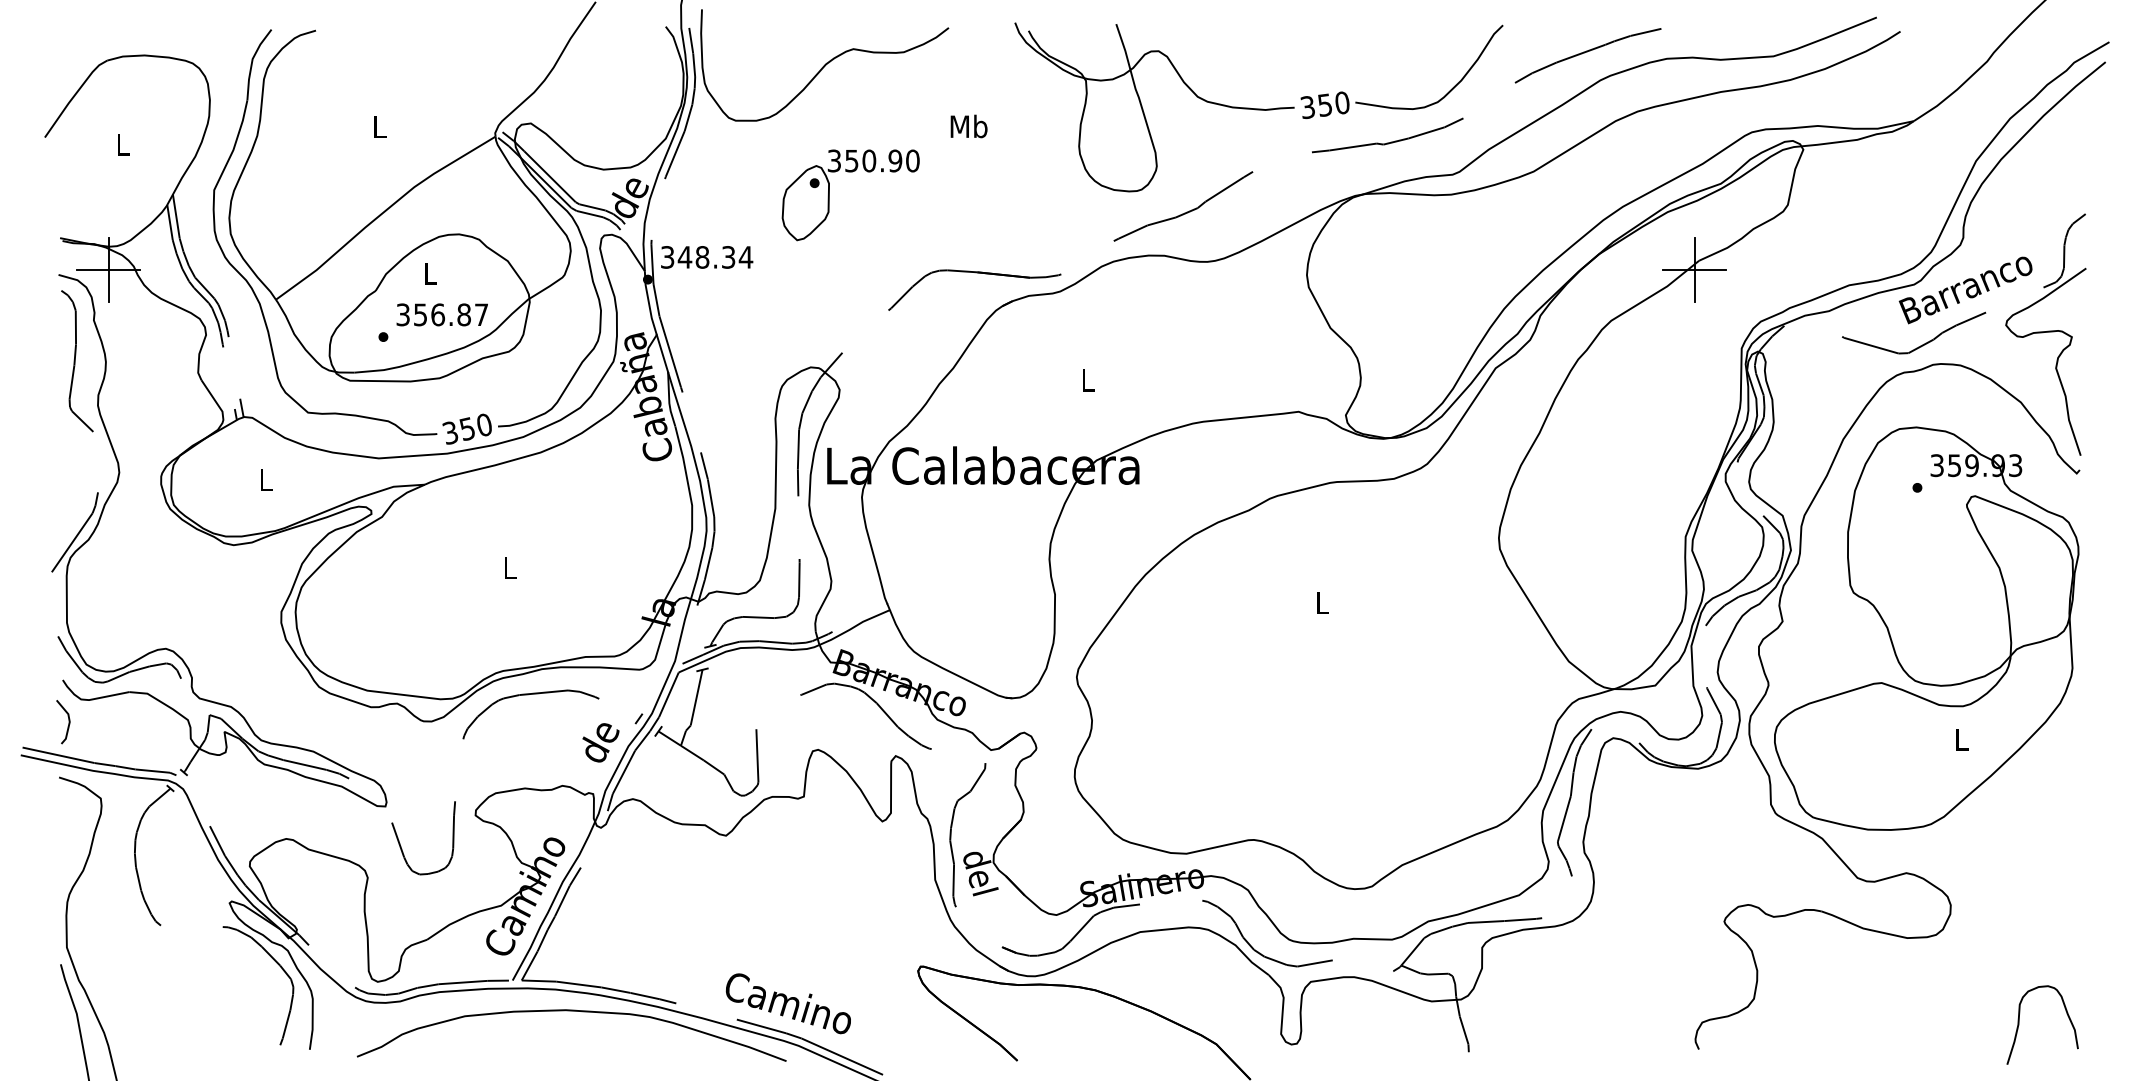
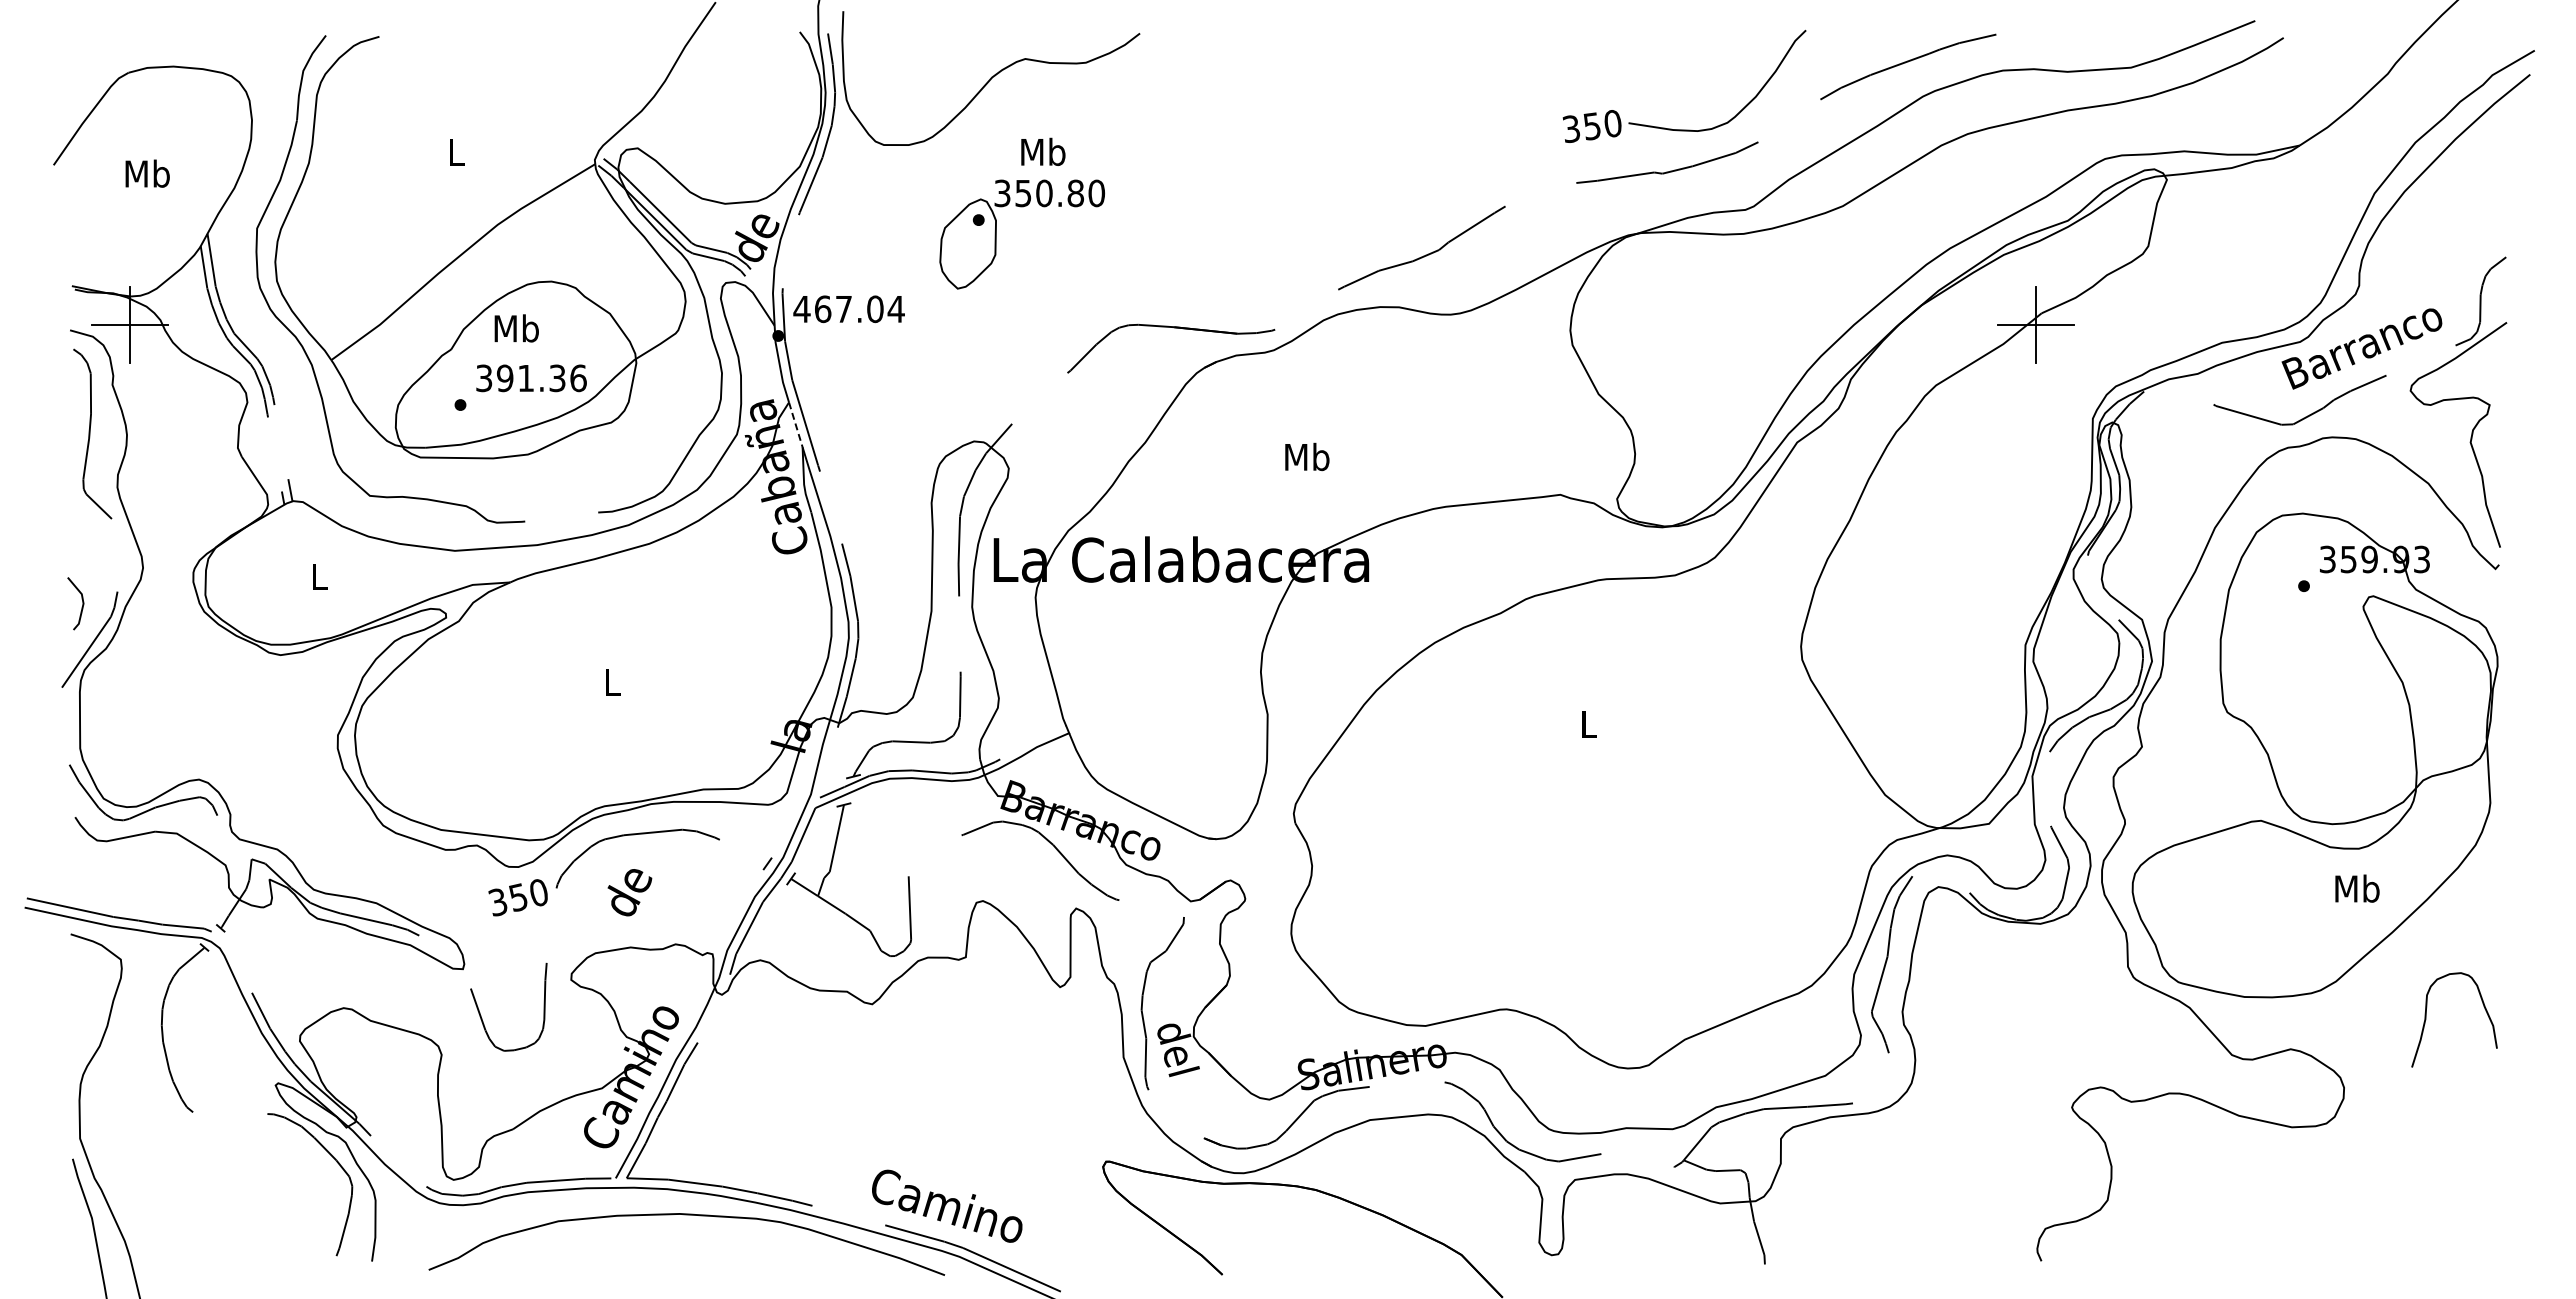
part: (1143, 111) -> (1374, 133), removed
text: (969, 126) -> (1043, 151), moved
text: (122, 144) -> (147, 173), L -> Mb
text: (895, 161) -> (1075, 193), 350.90 -> 350.80
text: (697, 257) -> (838, 309), 348.34 -> 467.04
text: (430, 273) -> (516, 328), L -> Mb
text: (450, 315) -> (541, 378), 356.87 -> 391.36
line: (662, 354) -> (795, 425), solid -> dashed
text: (1088, 379) -> (1307, 456), L -> Mb
text: (466, 428) -> (517, 897), moved
line: (68, 721) -> (82, 603), moved
text: (1961, 739) -> (2357, 888), L -> Mb
text: (600, 742) -> (629, 892), moved
curve: (2019, 1024) -> (2426, 1019), moved

